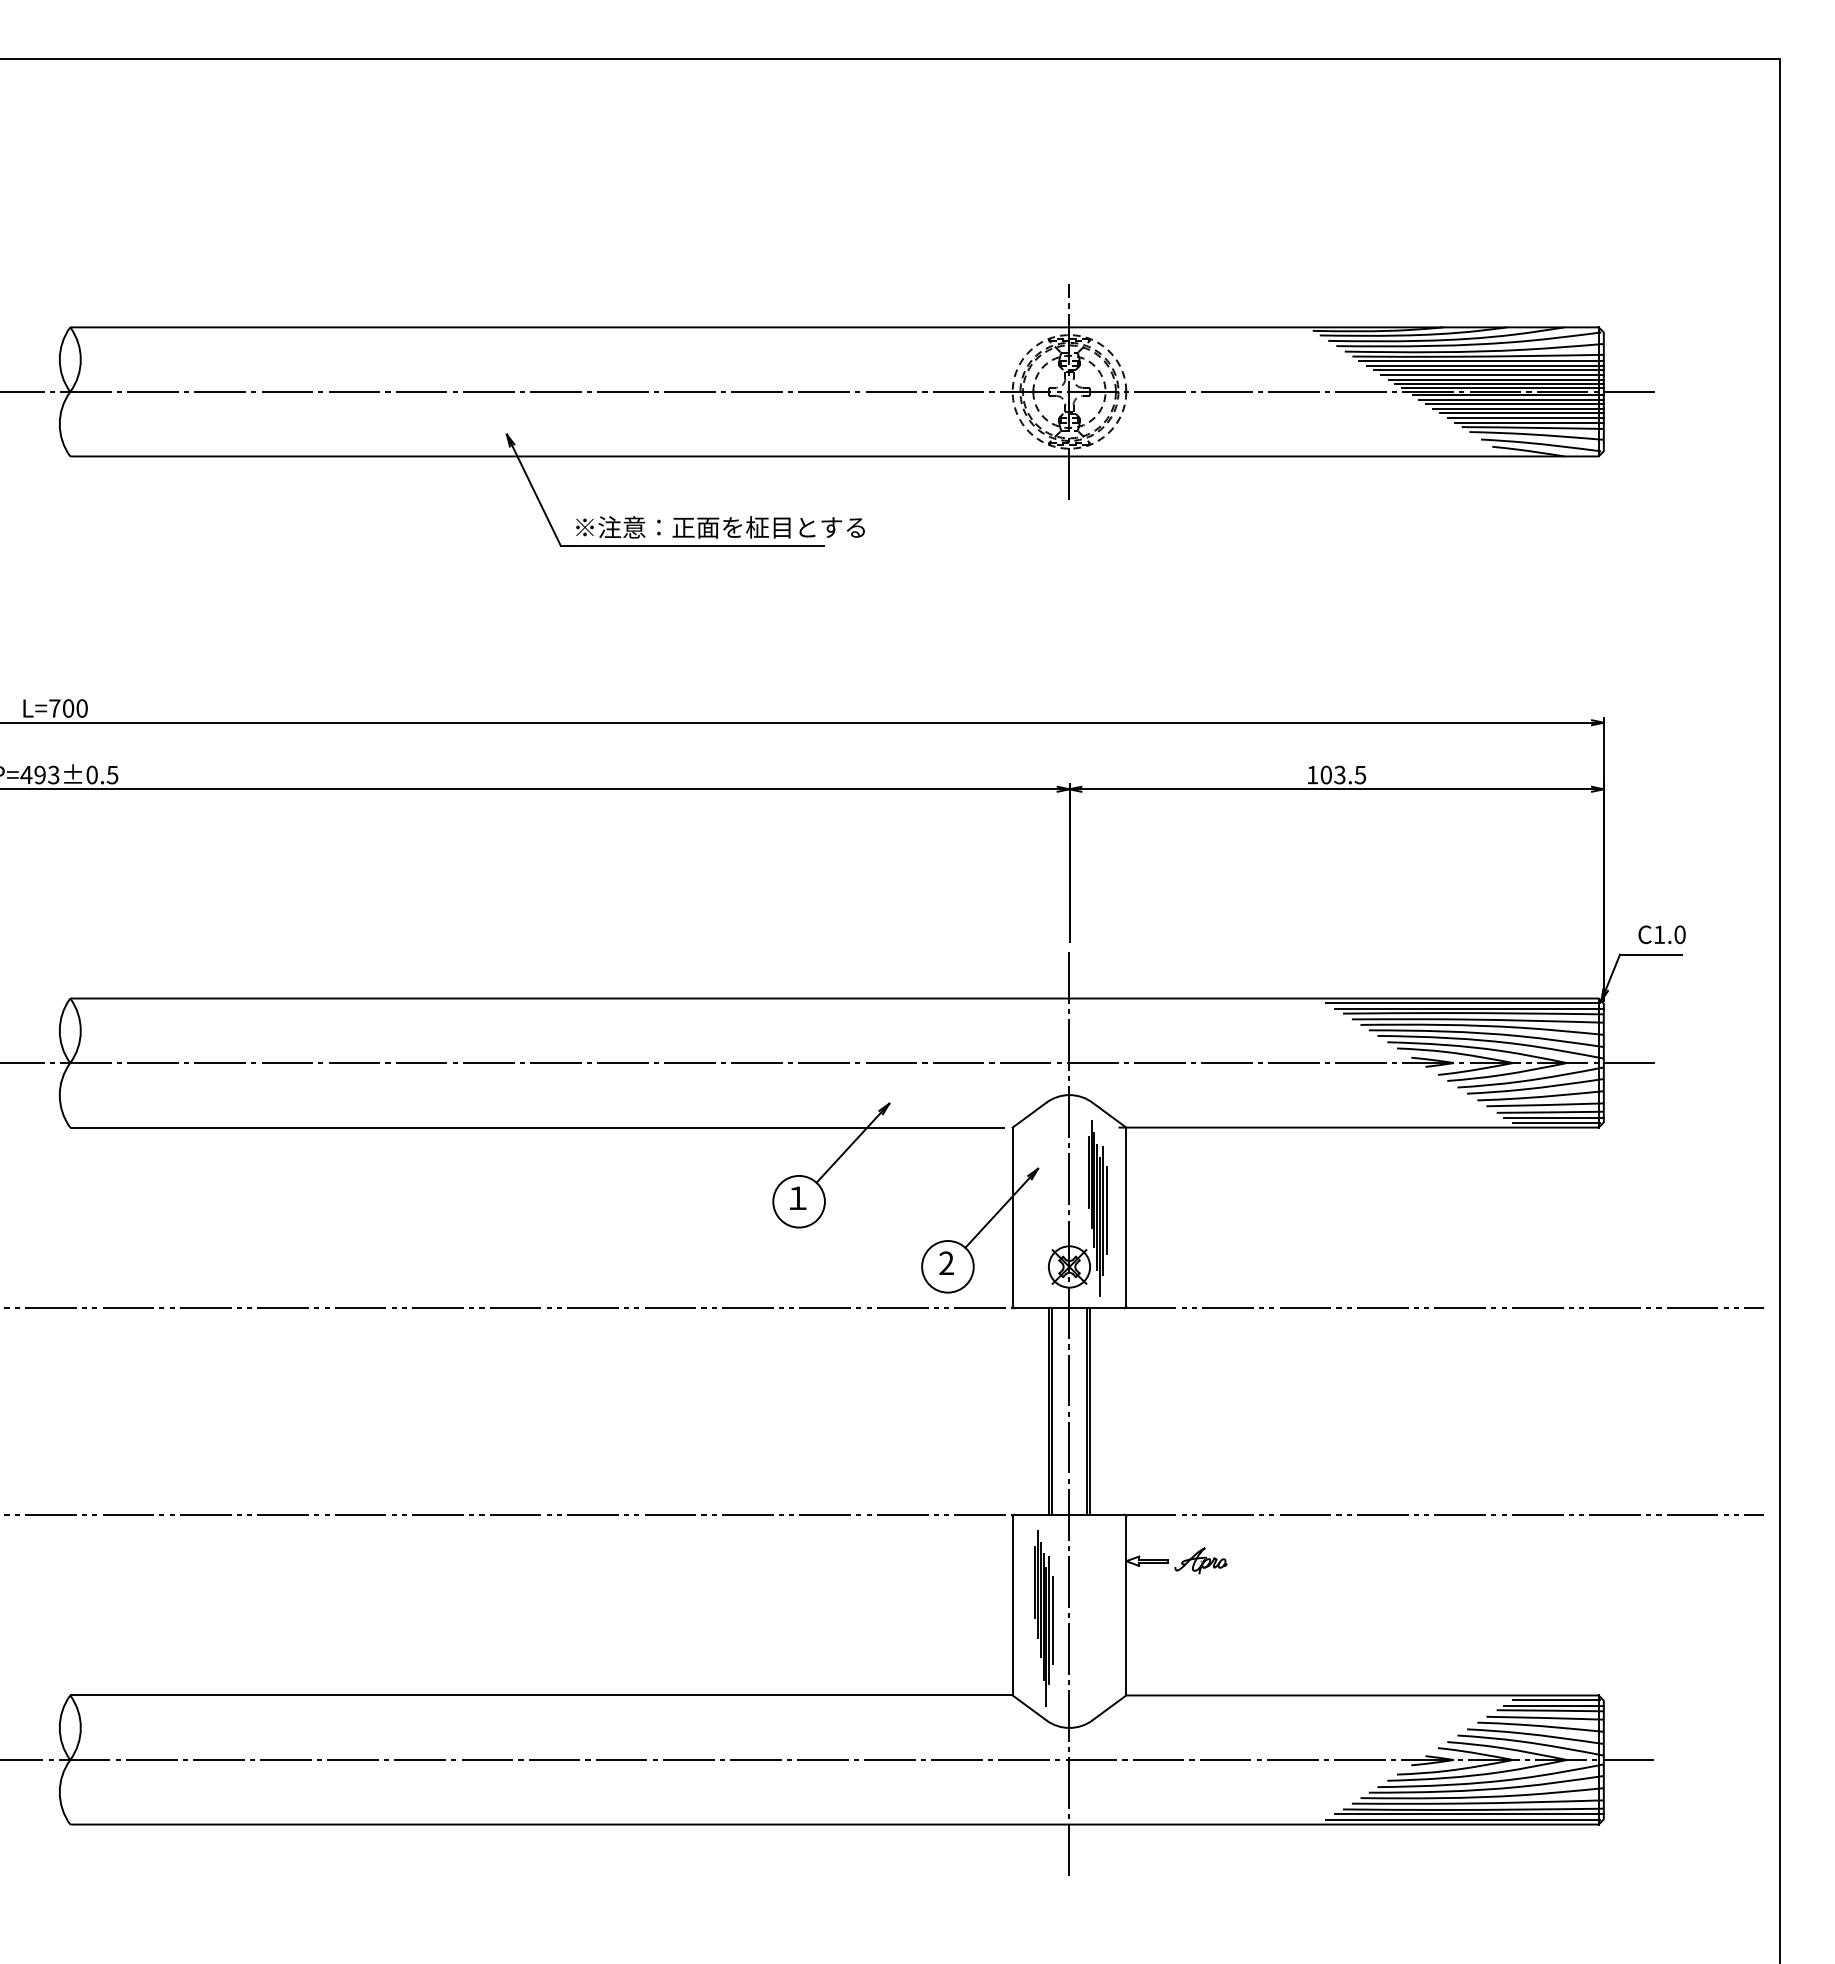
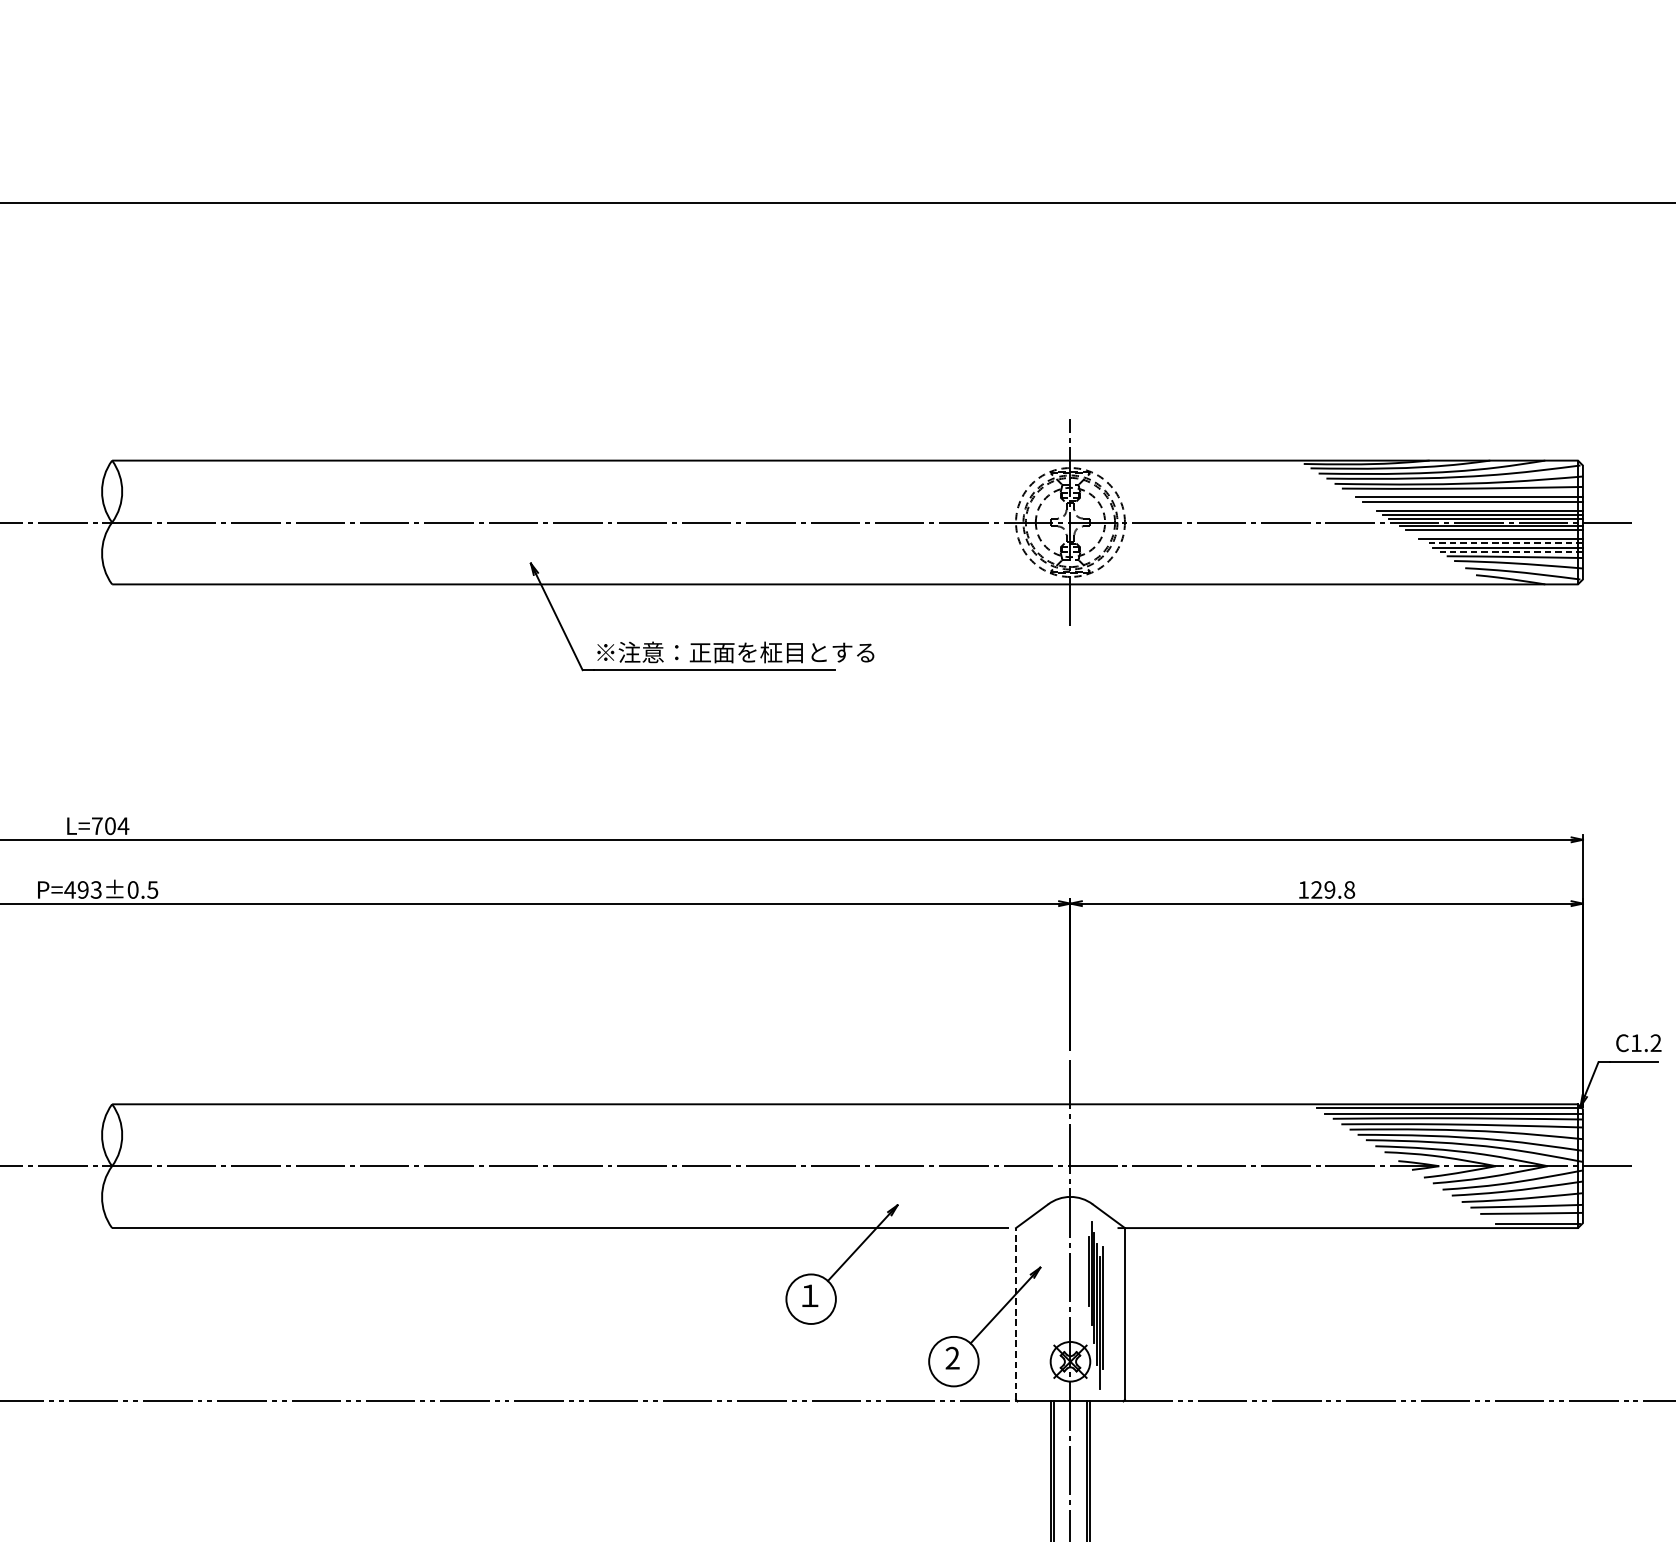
line: (1481, 361) -> (1465, 493), removed
line: (1492, 375) -> (1476, 506), removed
line: (1514, 403) -> (1497, 533), removed
line: (1522, 413) -> (1504, 543), solid -> dashed
line: (1528, 422) -> (1510, 551), solid -> dashed
text: (82, 708) -> (123, 826), L=700 -> L=704
text: (1343, 774) -> (1333, 889), 103.5 -> 129.8
text: (1679, 934) -> (1655, 1042), C1.0 -> C1.2
line: (1553, 1117) -> (1534, 1218), removed
line: (1106, 1210) -> (1105, 1307), removed
line: (1012, 1217) -> (1015, 1314), solid -> dashed

